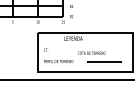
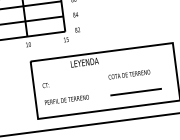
text: (91, 52) -> (128, 73), moved

